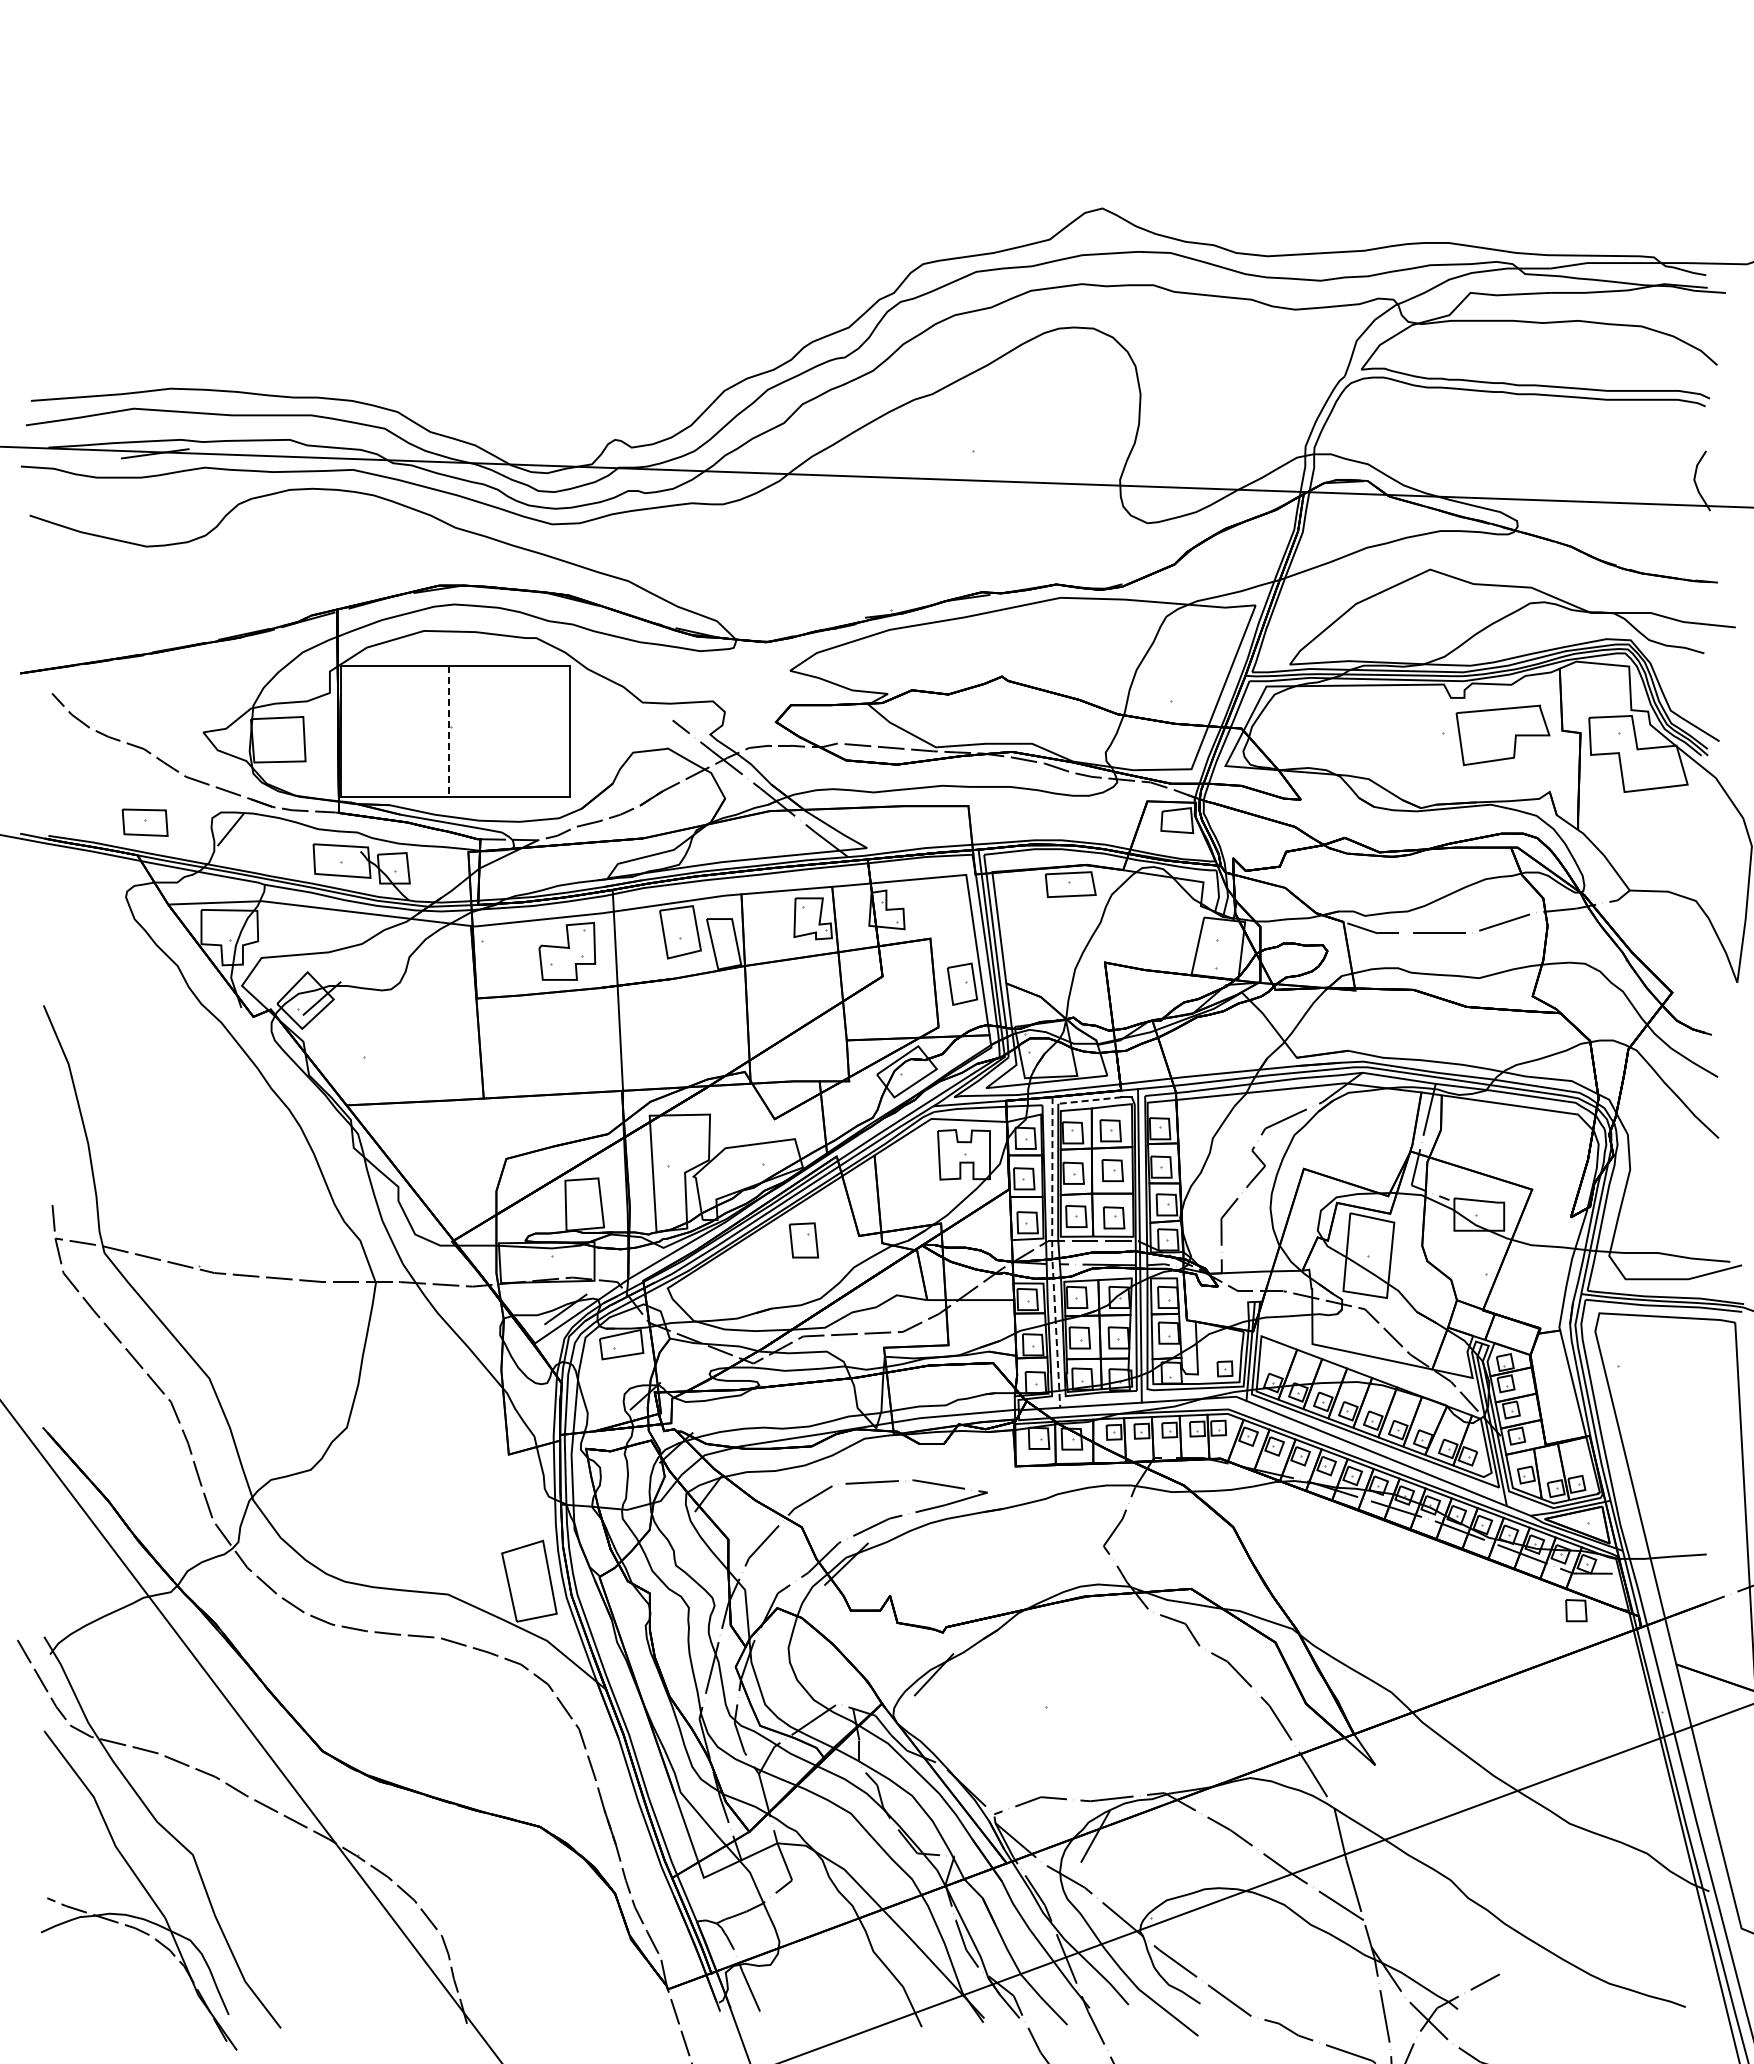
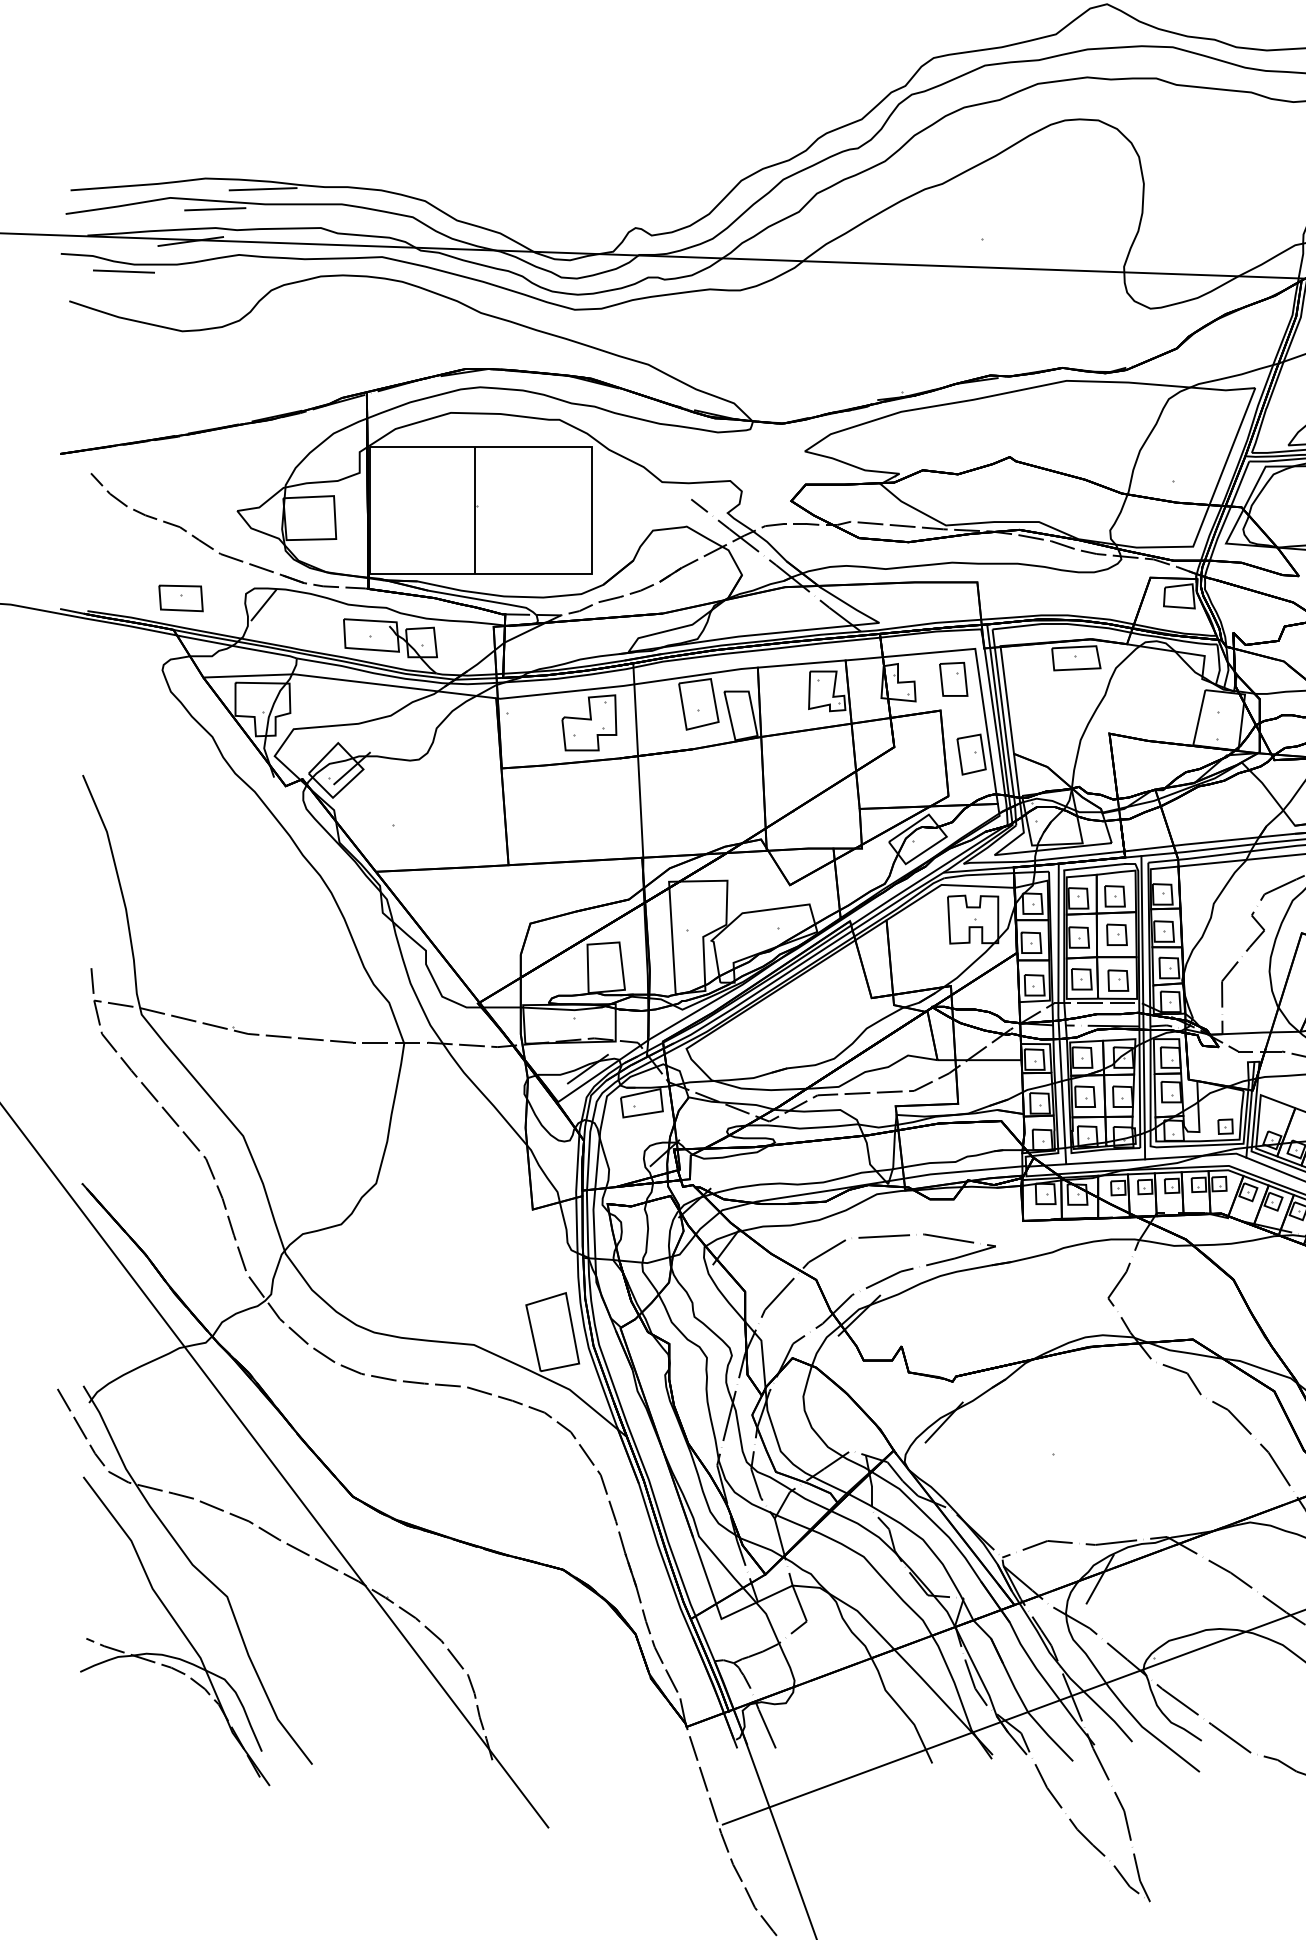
line: (229, 399) -> (262, 189), added
line: (180, 420) -> (215, 209), added
line: (86, 484) -> (124, 271), added
line: (449, 731) -> (475, 510), dashed -> solid
line: (1089, 1100) -> (1094, 867), dashed -> solid
part: (803, 1240) -> (953, 679), moved
line: (1052, 1253) -> (1058, 1015), dashed -> solid

